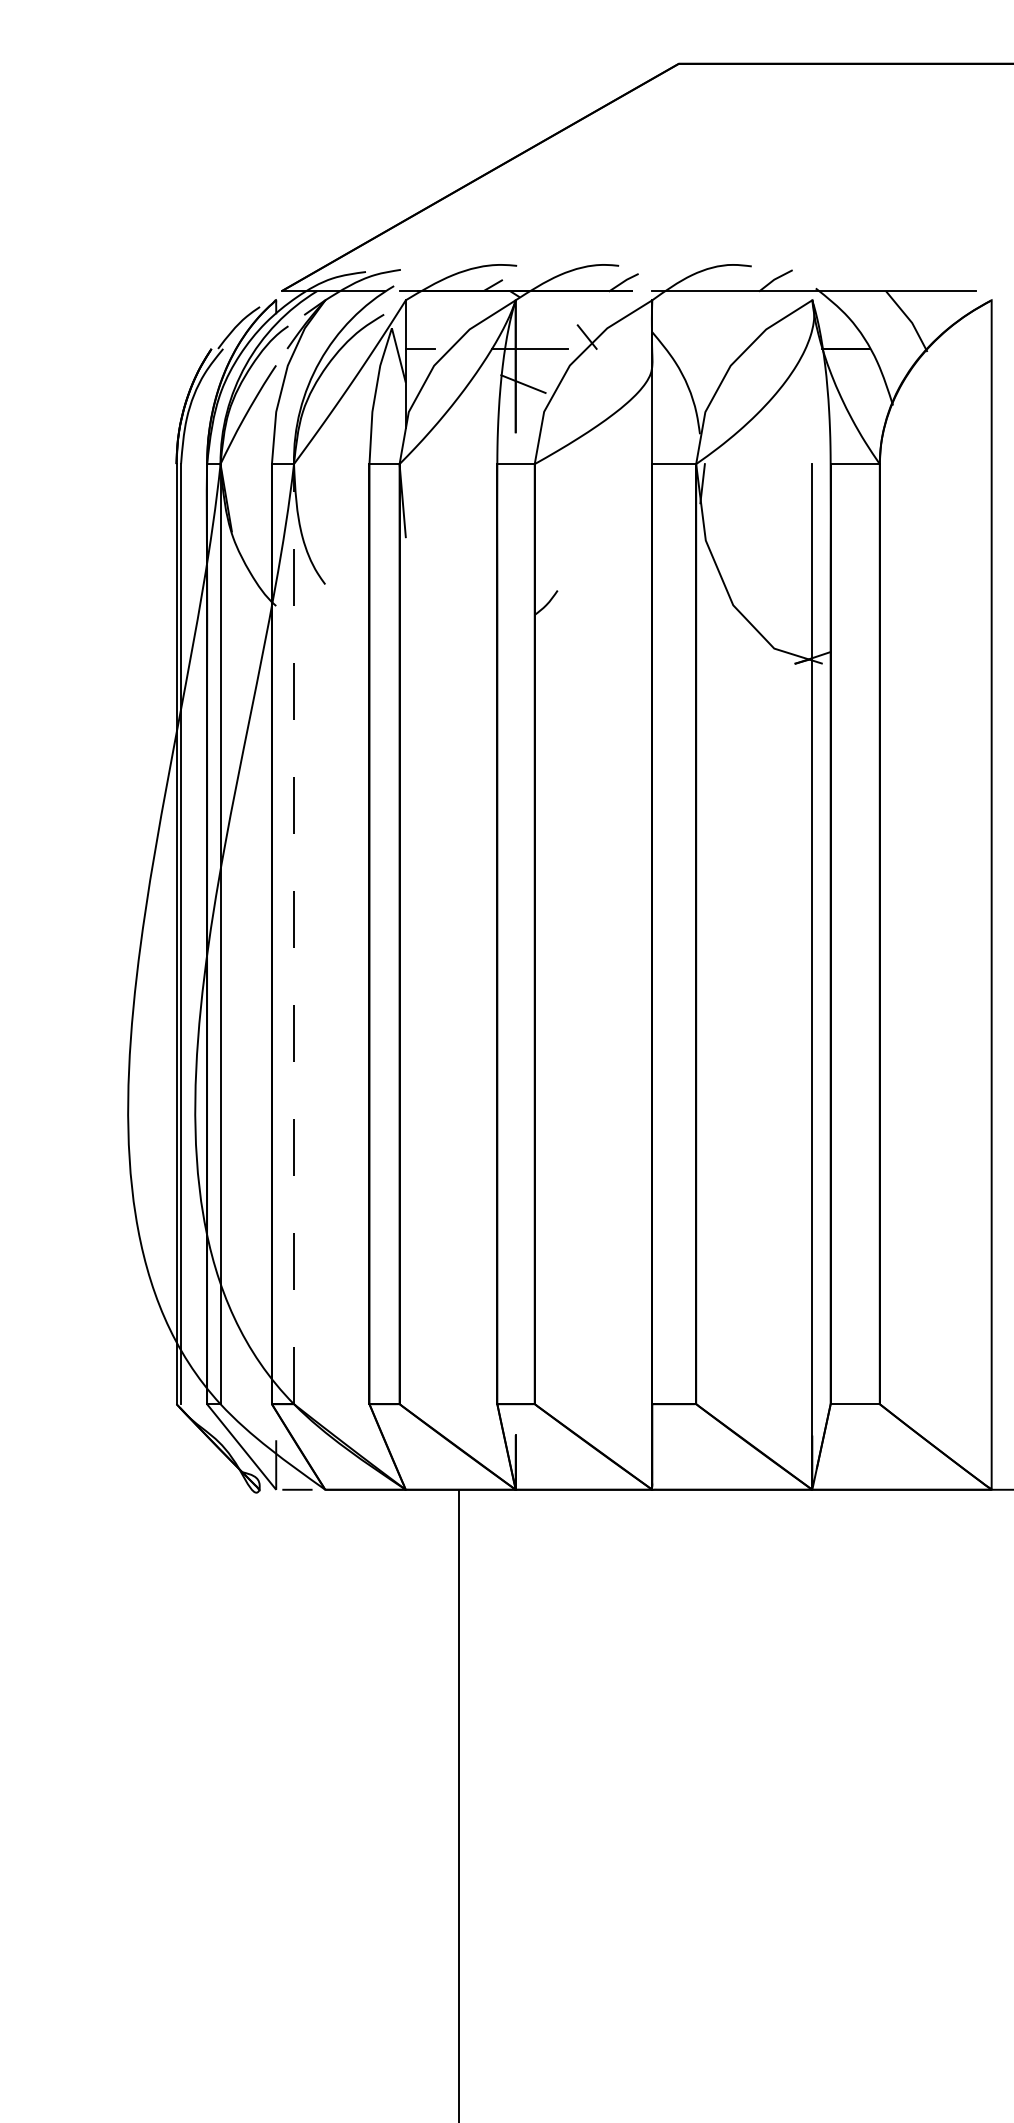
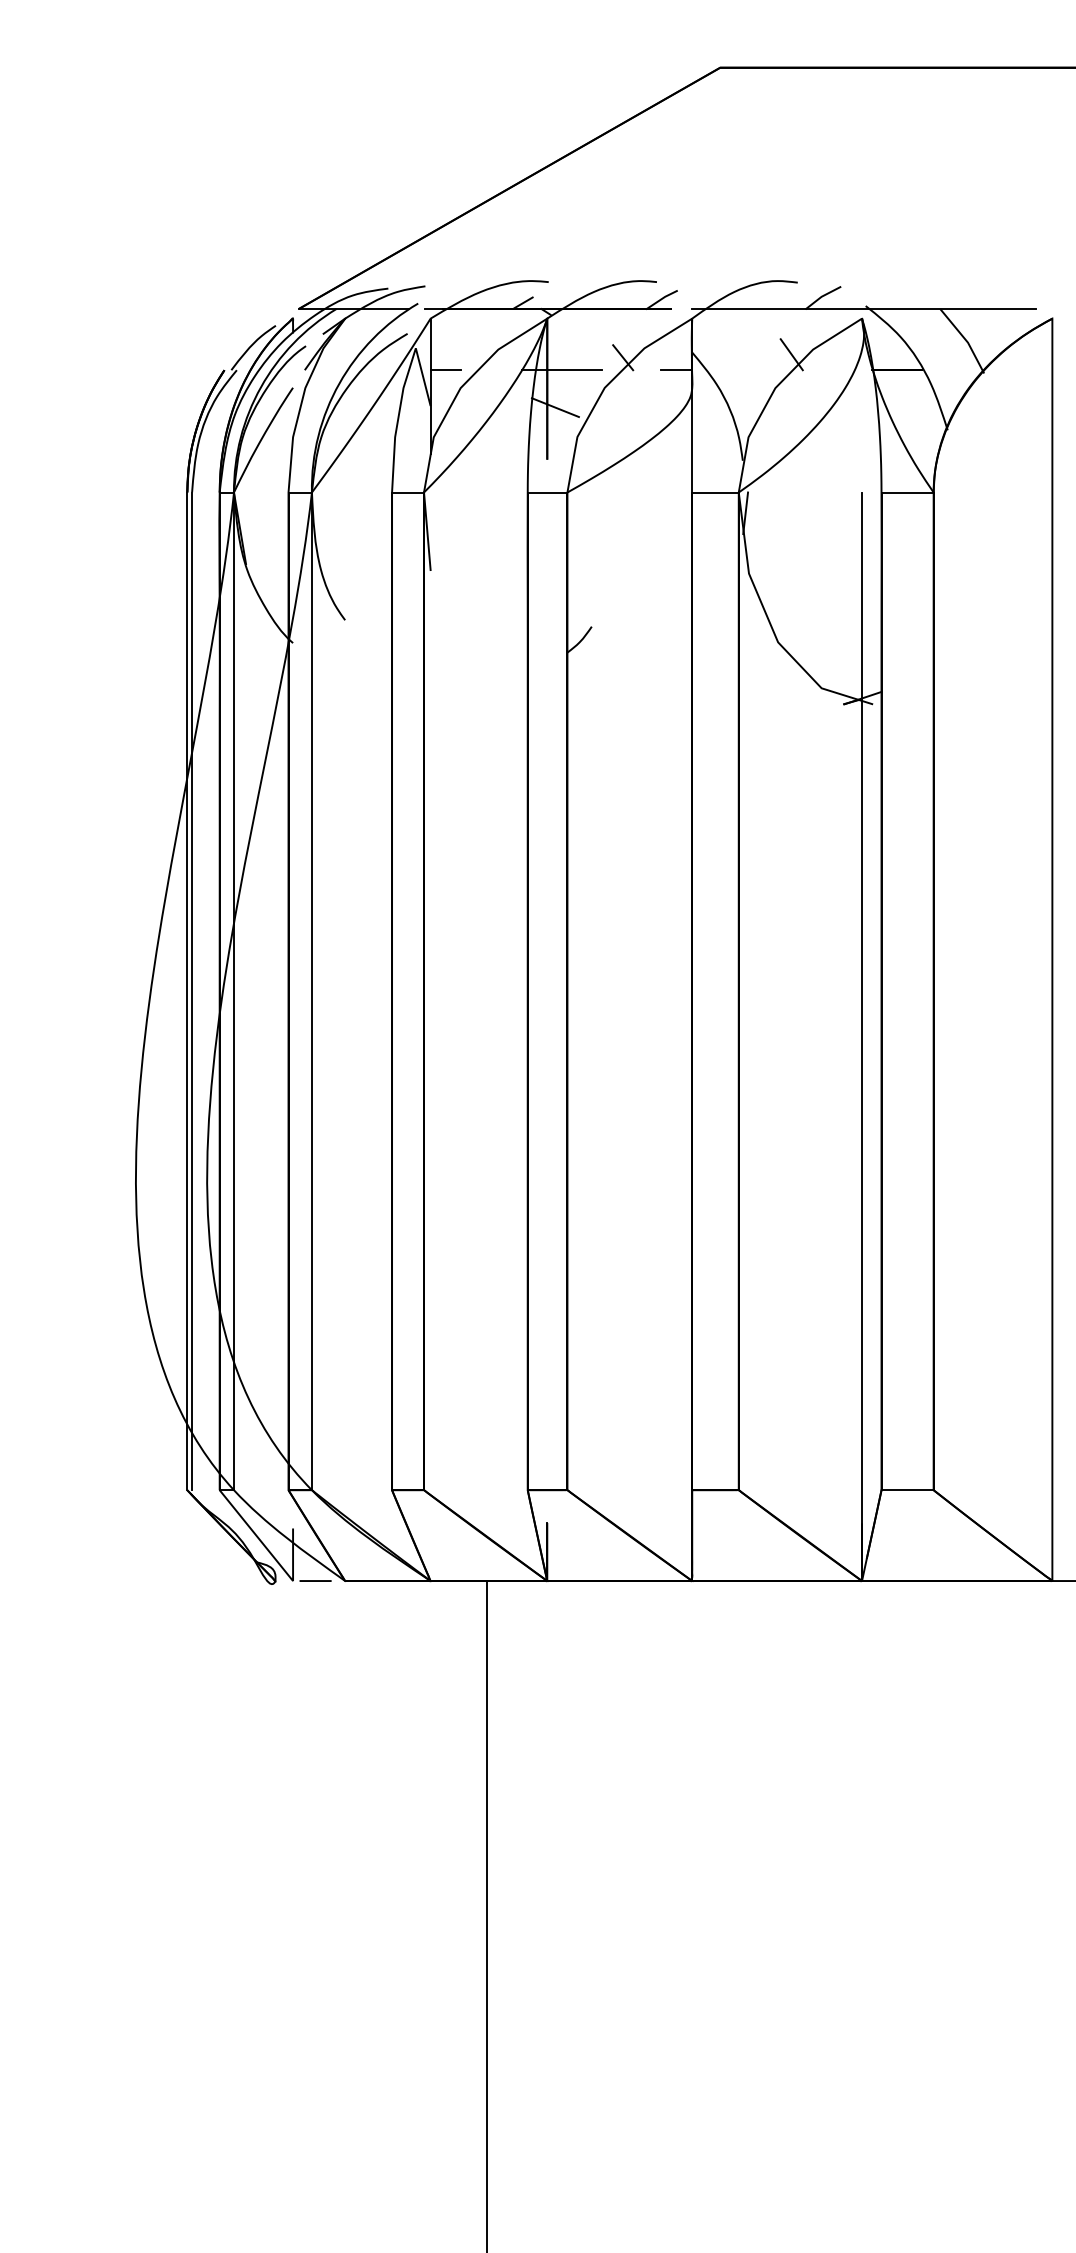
line: (745, 333) -> (791, 353), added
line: (637, 348) -> (676, 369), added
line: (294, 933) -> (312, 990), dashed -> solid

